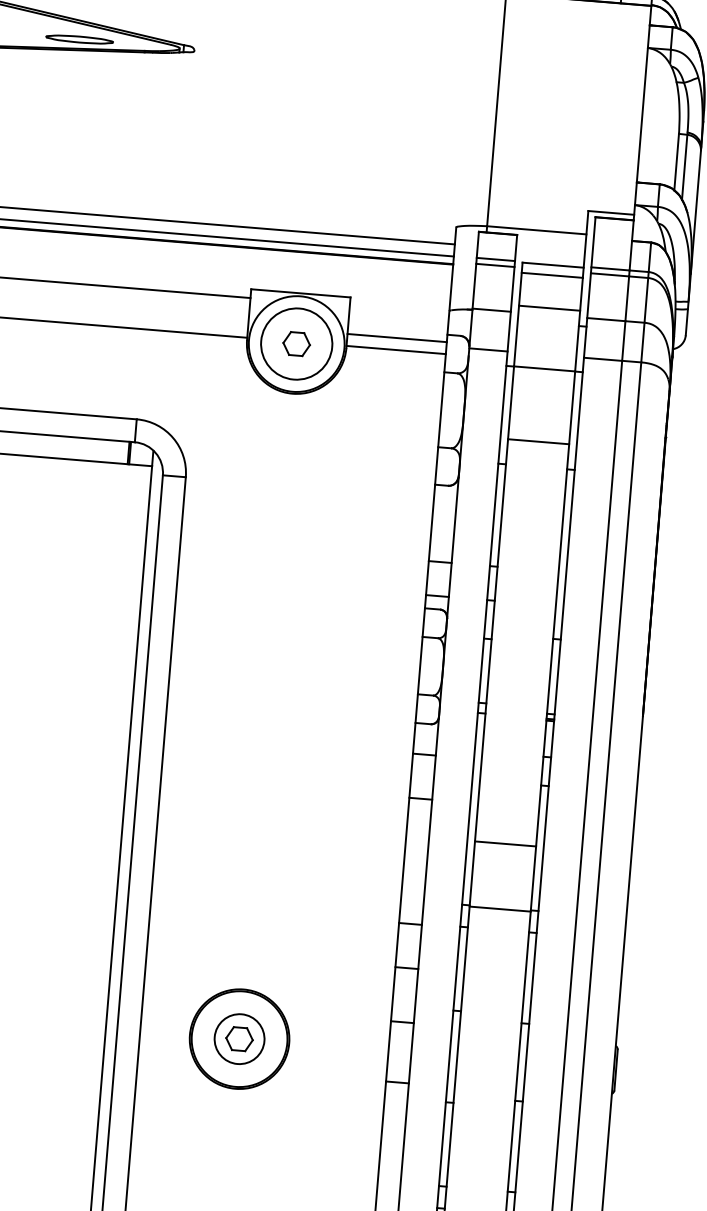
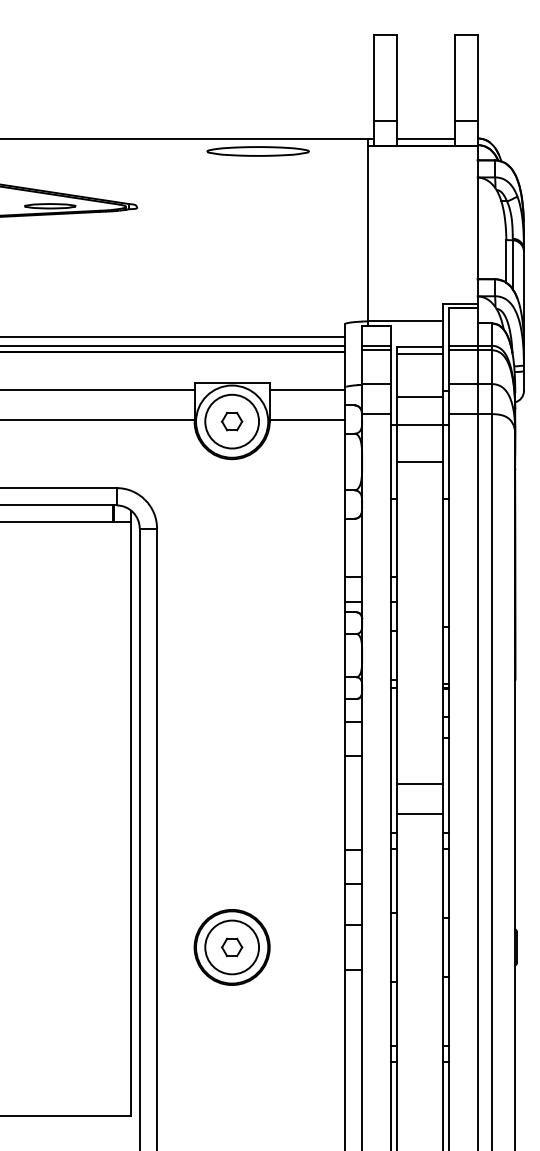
line: (548, 308) -> (419, 397), moved
line: (396, 337) -> (306, 389), moved
line: (537, 442) -> (419, 462), moved
line: (499, 908) -> (419, 813), moved
circle: (240, 1039) -> (232, 947), size x1.43

